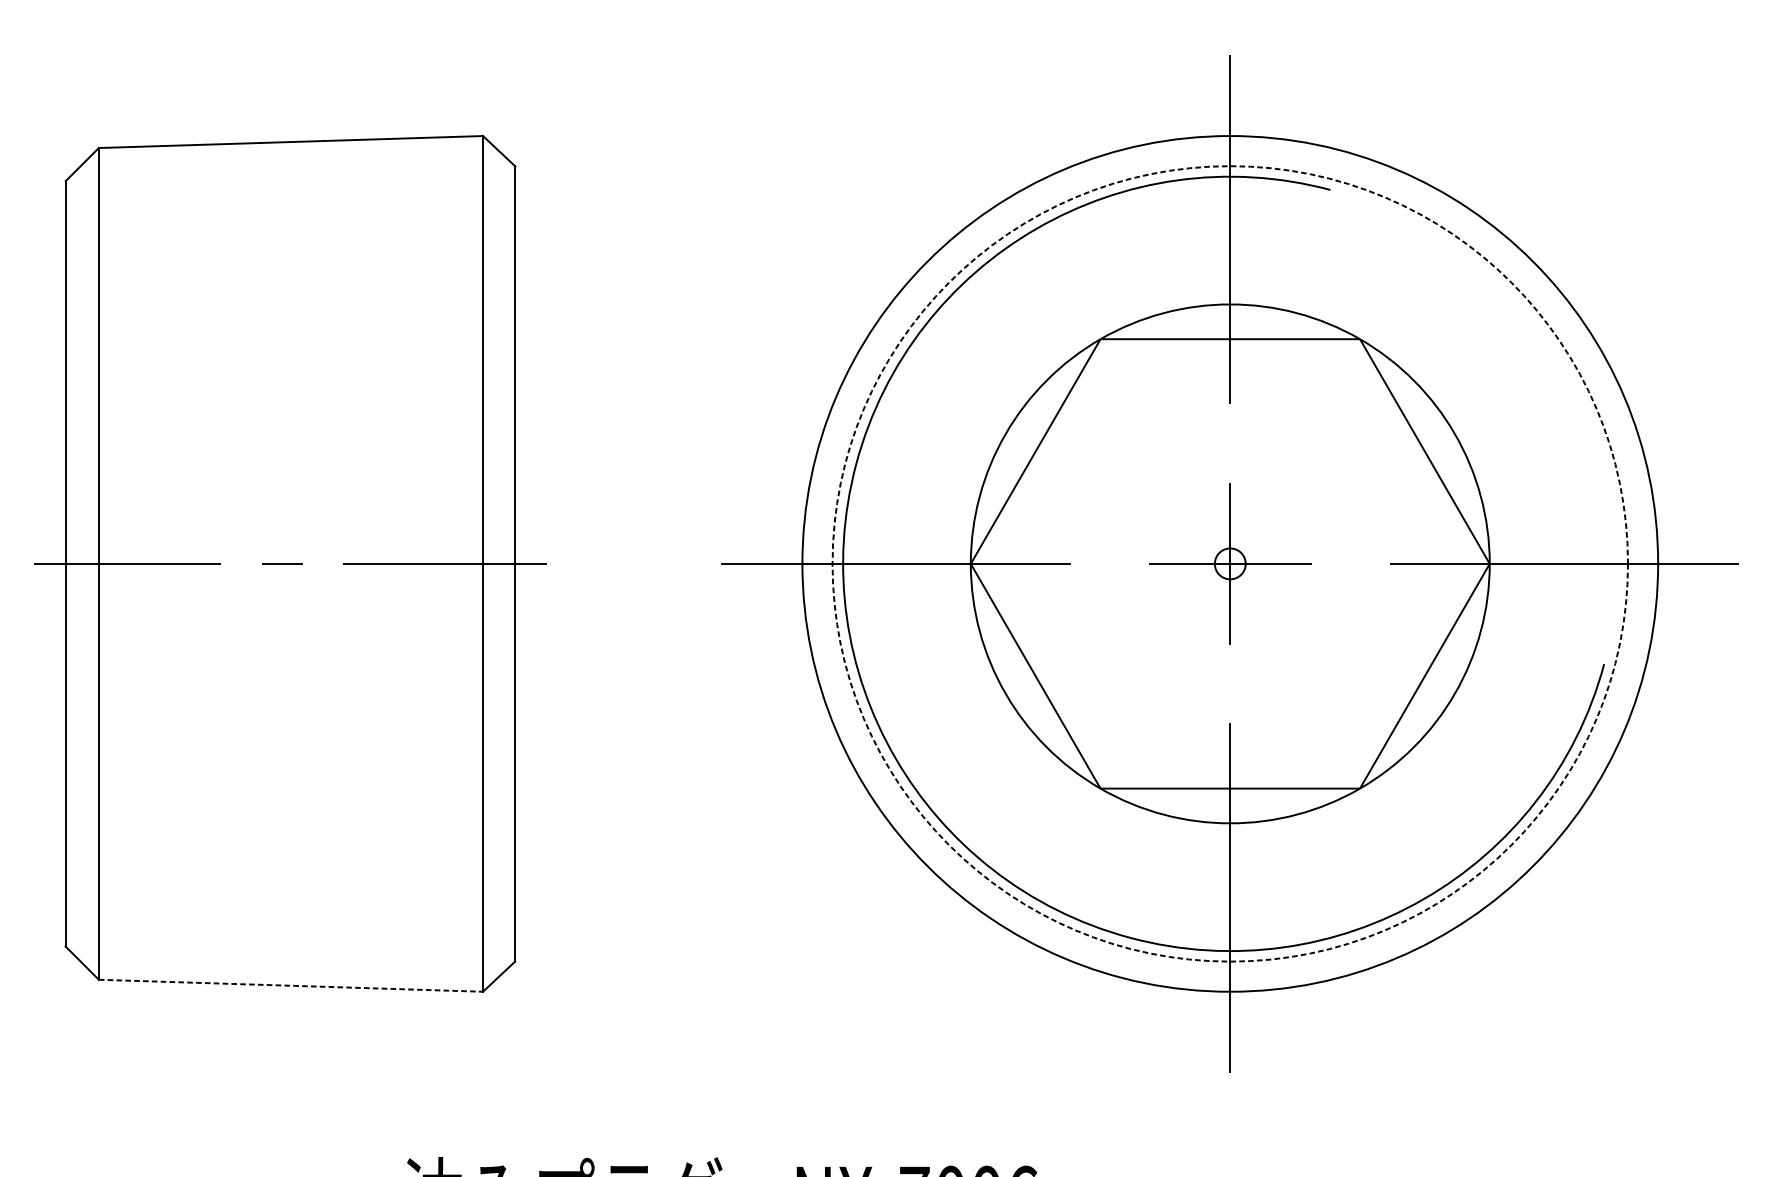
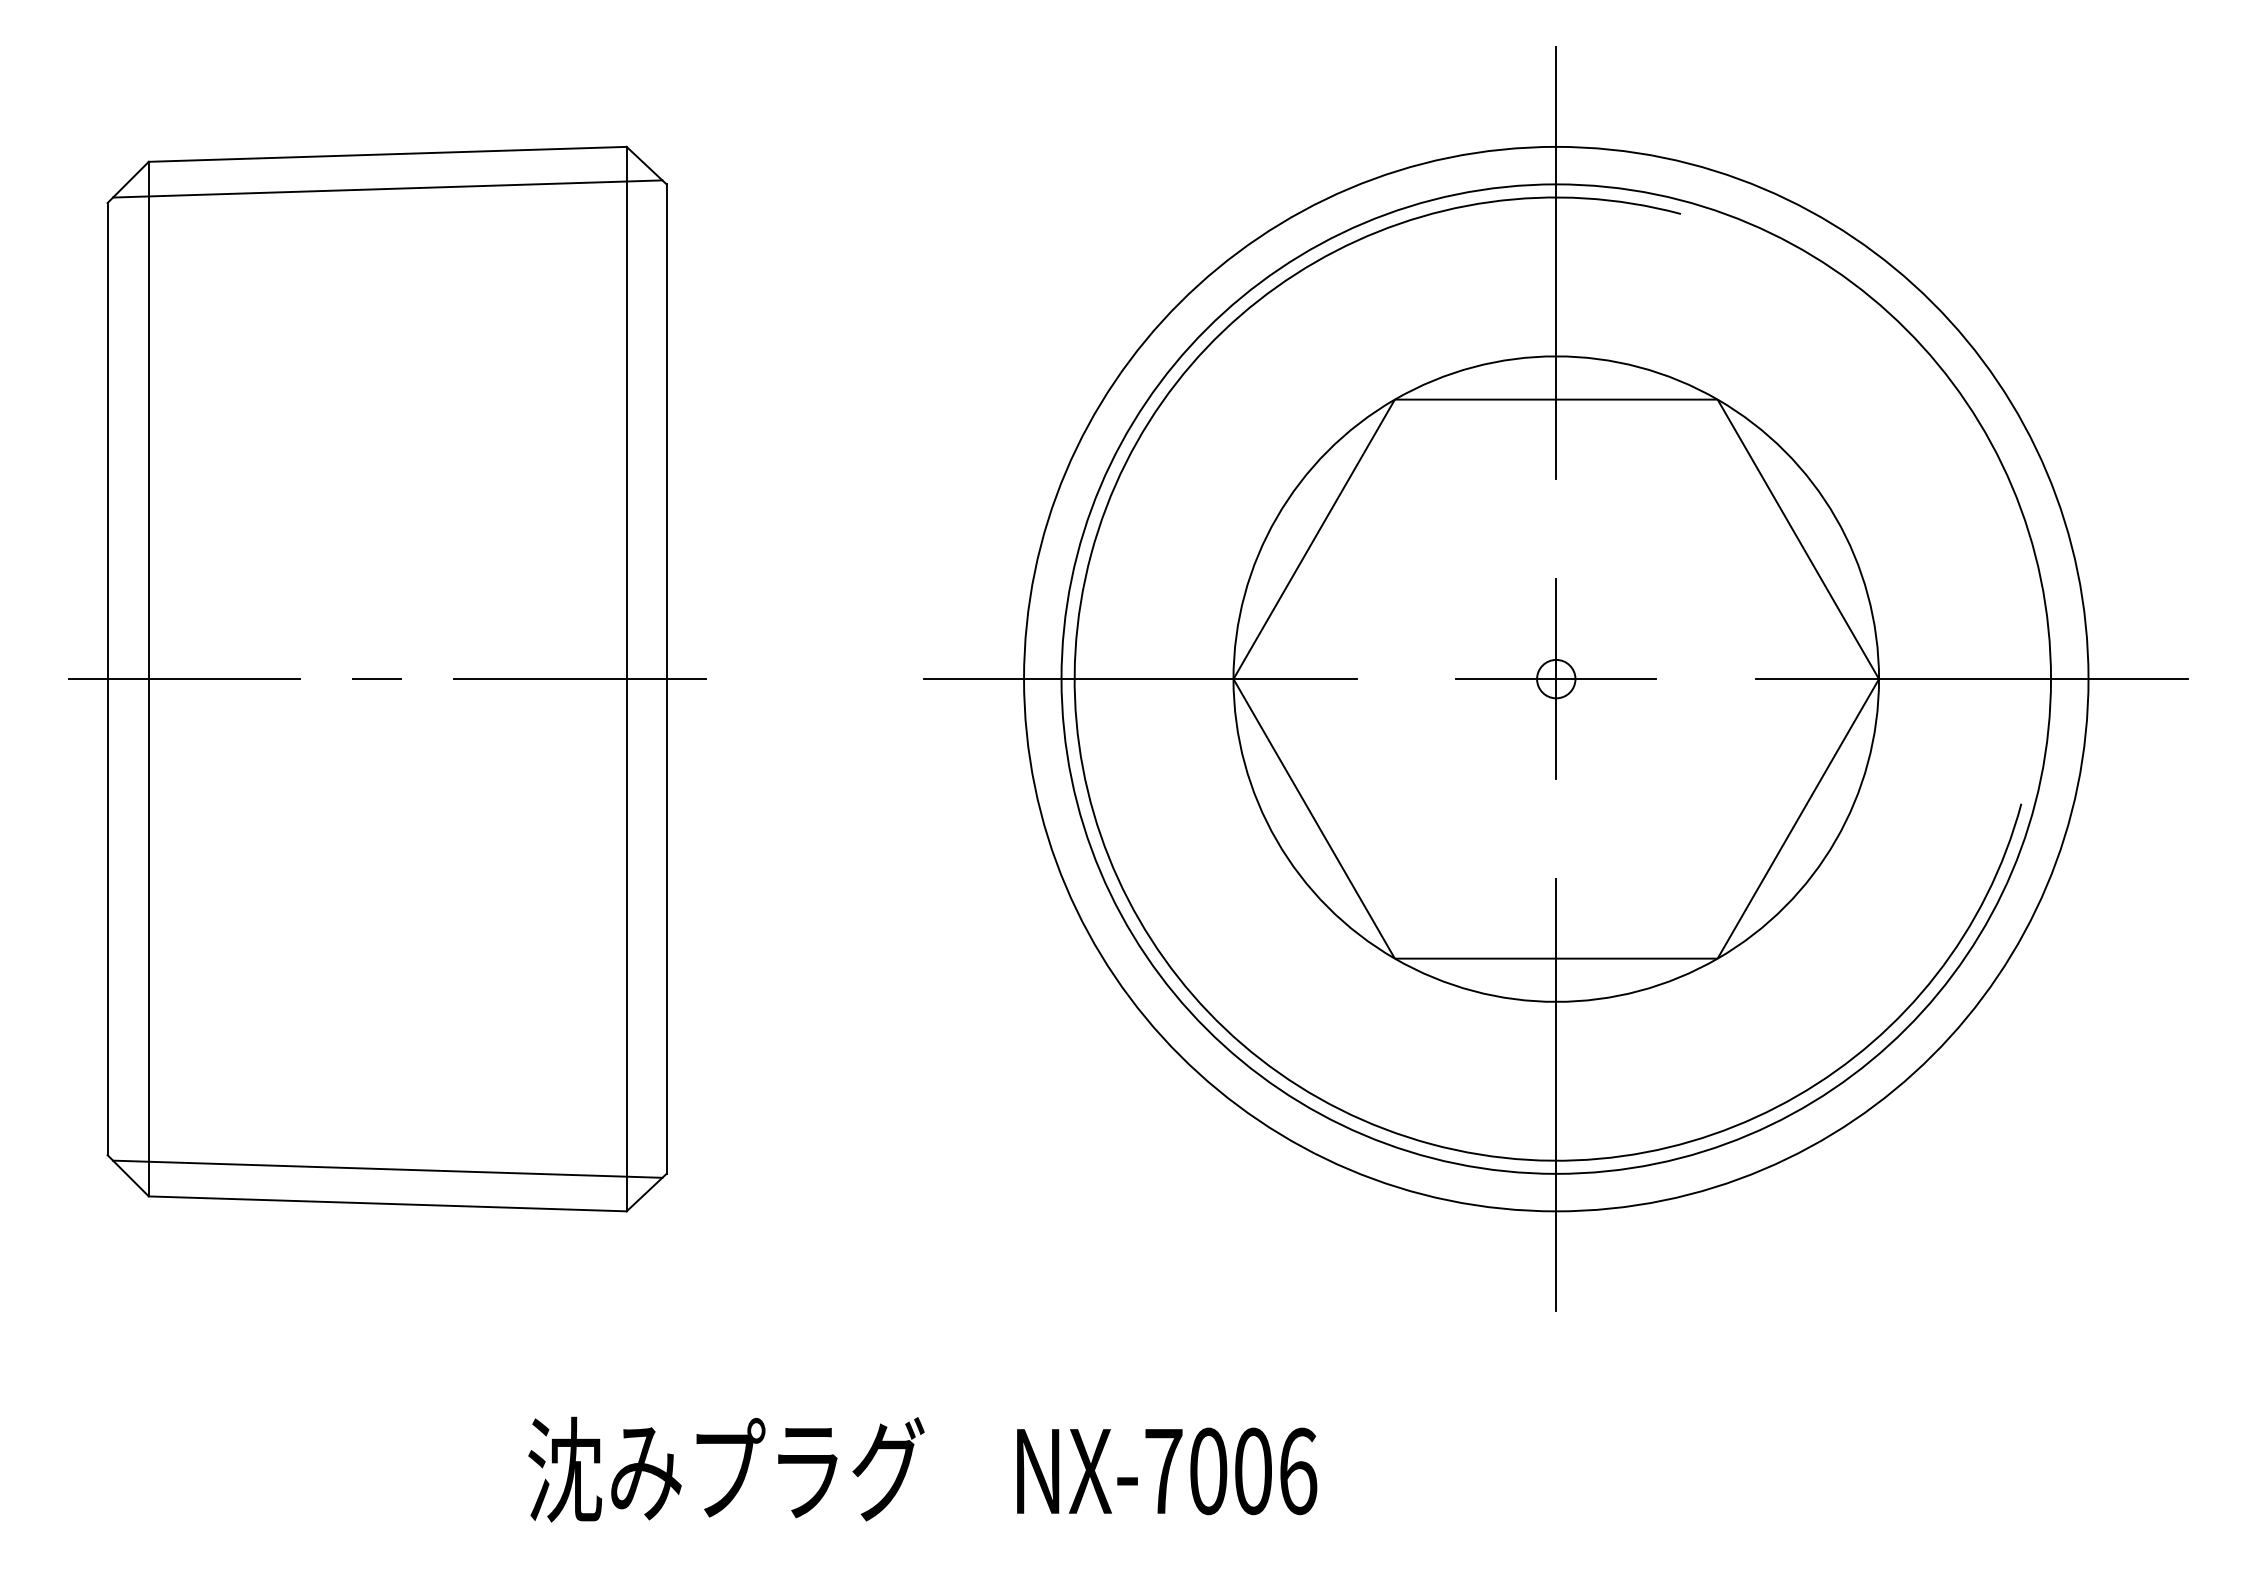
line: (290, 169) -> (387, 188), added
circle: (1230, 563) -> (1556, 678), dashed -> solid
line: (290, 957) -> (387, 1168), added
line: (291, 985) -> (388, 1203), dashed -> solid

